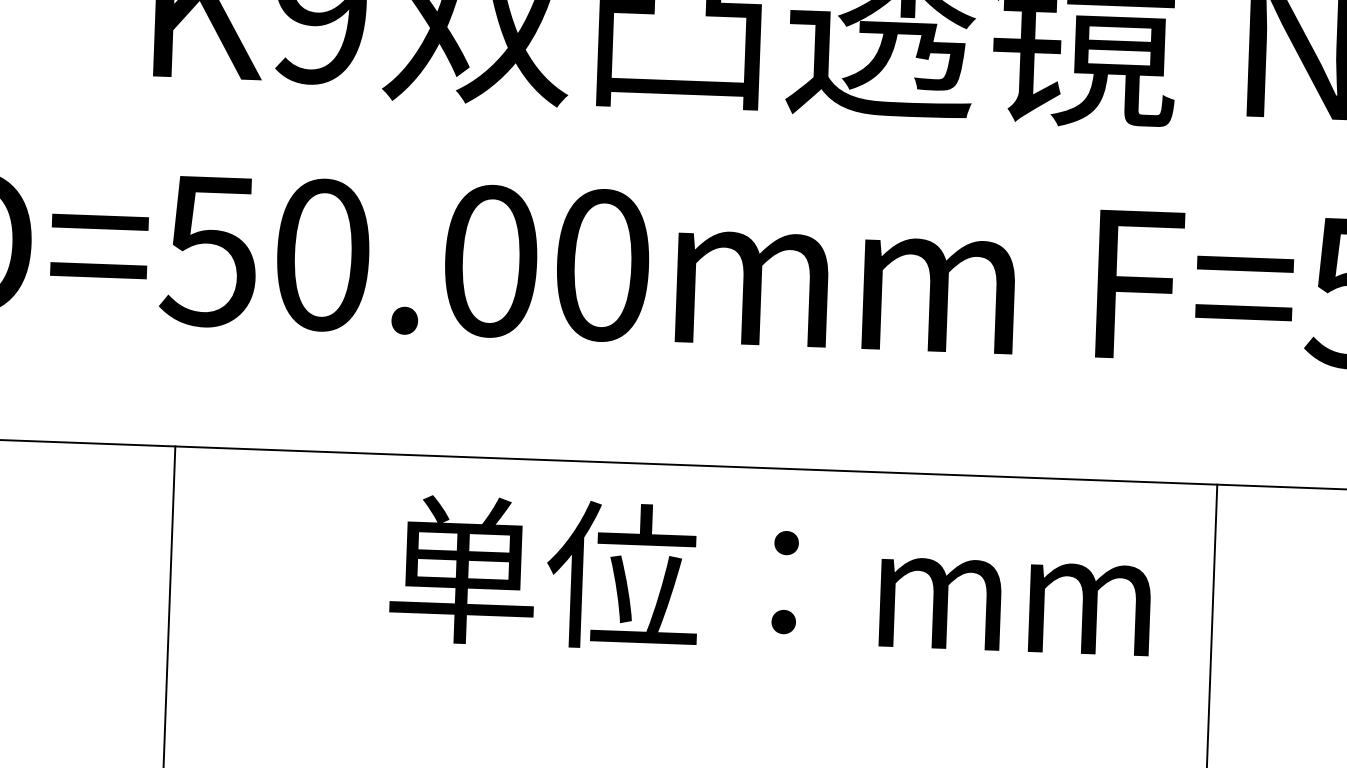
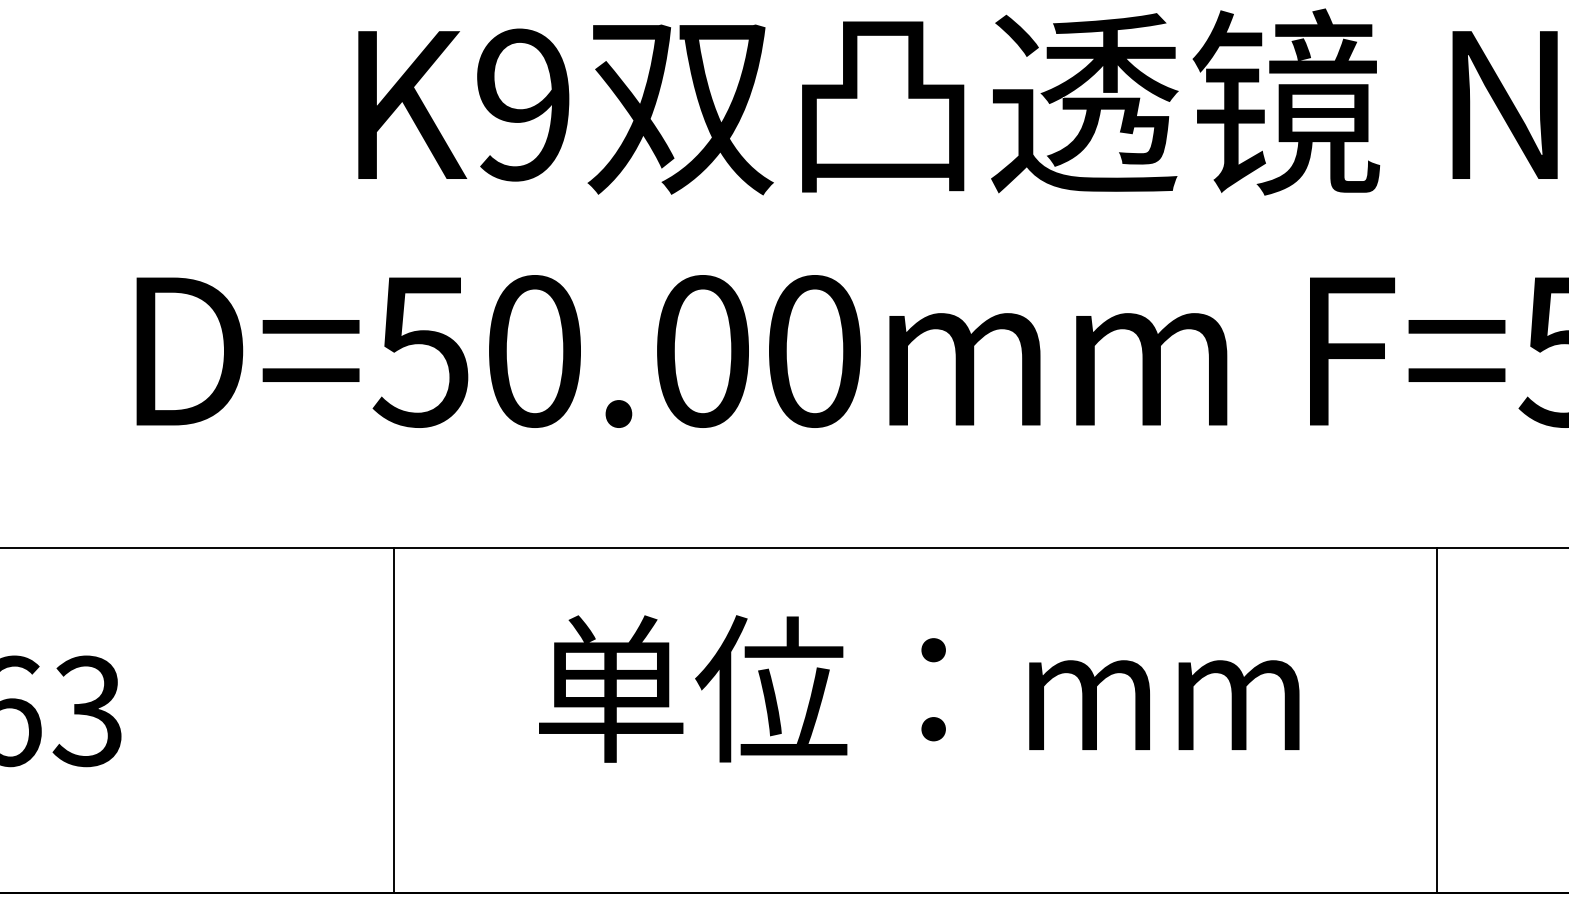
text: (771, 580) -> (919, 688), moved

